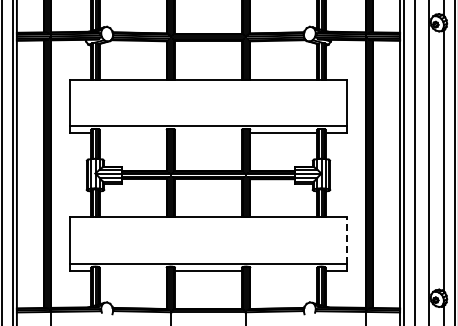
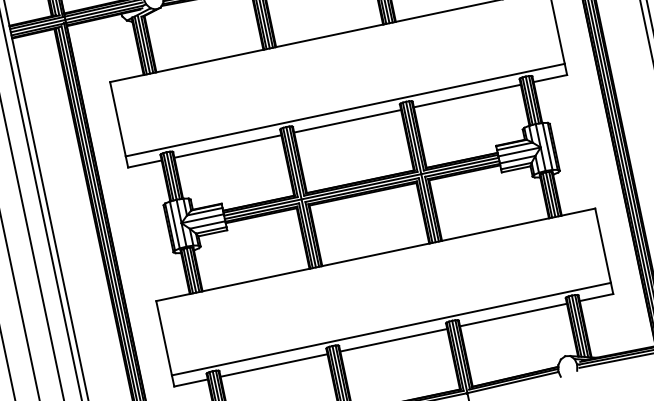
line: (132, 133) -> (226, 147), added
line: (208, 133) -> (347, 121), added
line: (346, 240) -> (602, 245), dashed -> solid
line: (132, 271) -> (273, 366), added
line: (283, 271) -> (513, 315), added

